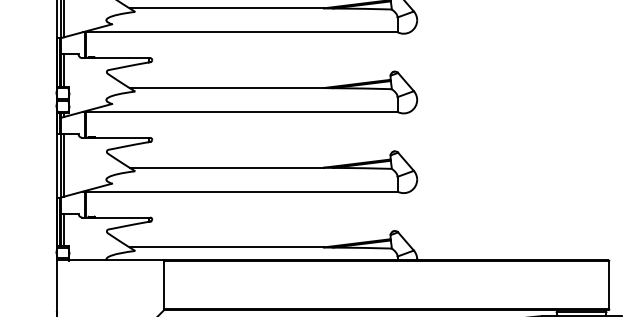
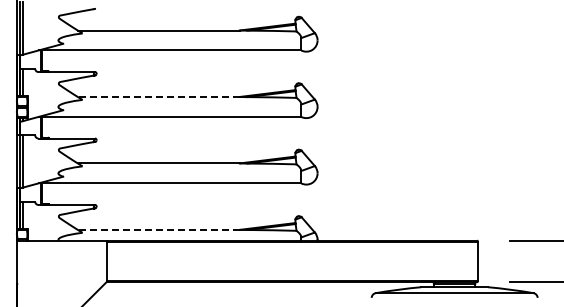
line: (226, 87) -> (158, 96), solid -> dashed
line: (226, 246) -> (158, 229), solid -> dashed

